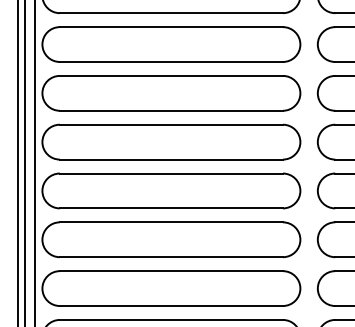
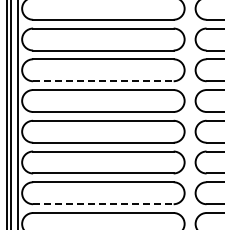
line: (171, 111) -> (103, 81), solid -> dashed
line: (171, 306) -> (103, 204), solid -> dashed

